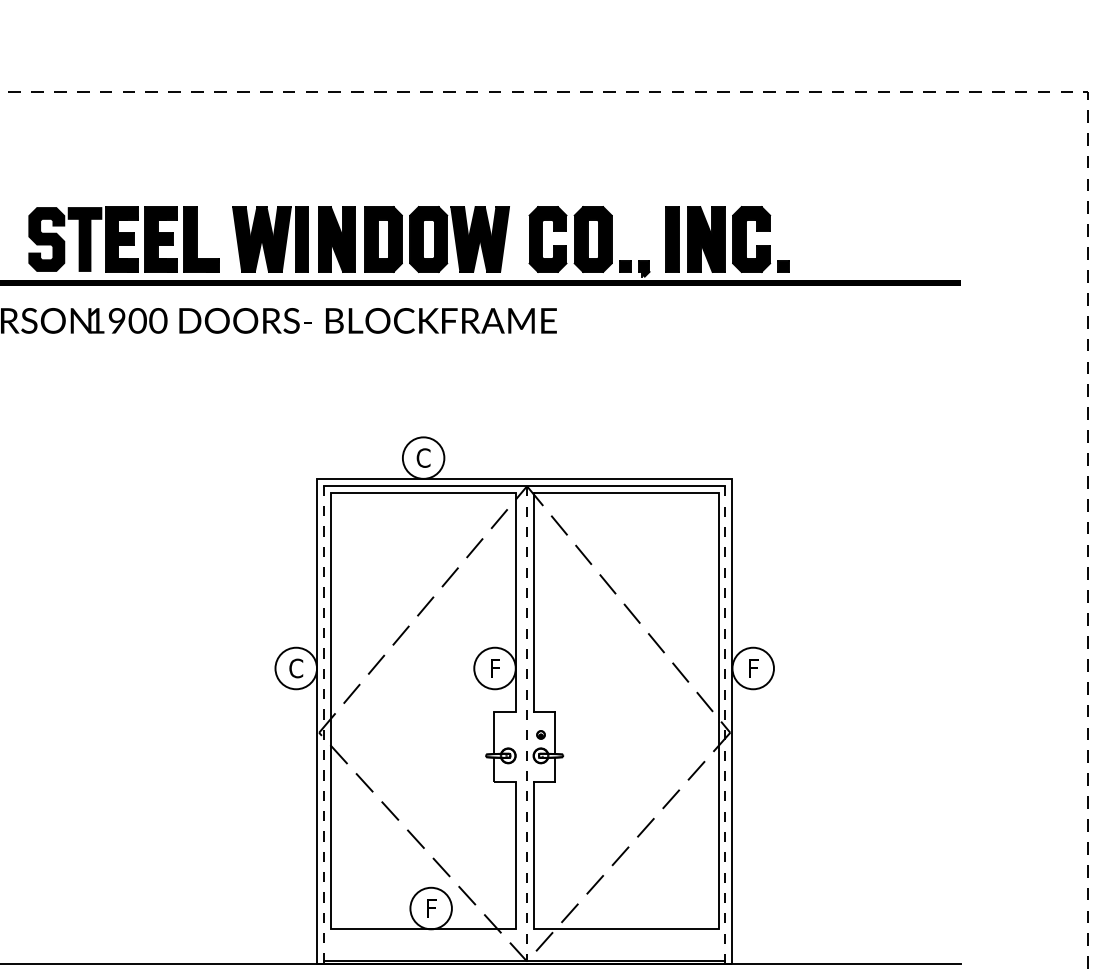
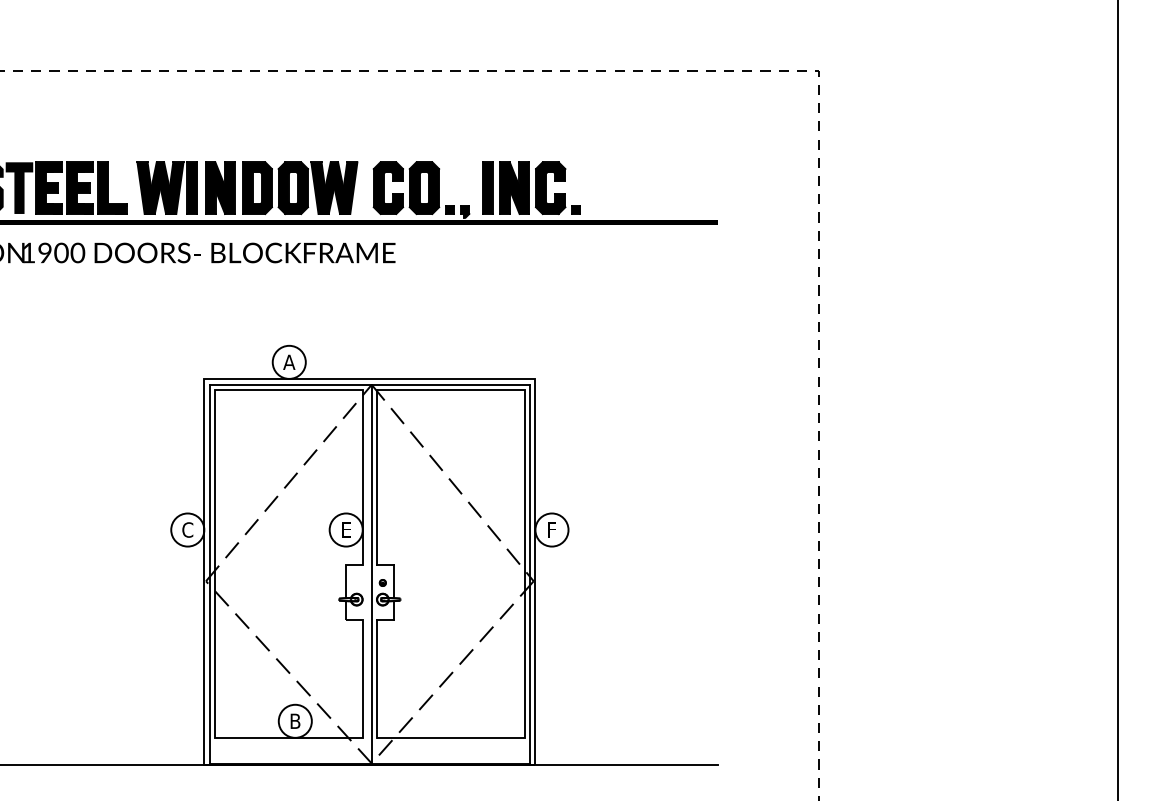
text: (423, 458) -> (289, 362), C -> A
text: (495, 667) -> (346, 529), F -> E
line: (324, 724) -> (210, 574), dashed -> solid
line: (526, 724) -> (371, 574), dashed -> solid
line: (725, 725) -> (529, 575), dashed -> solid
text: (431, 907) -> (295, 720), F -> B

